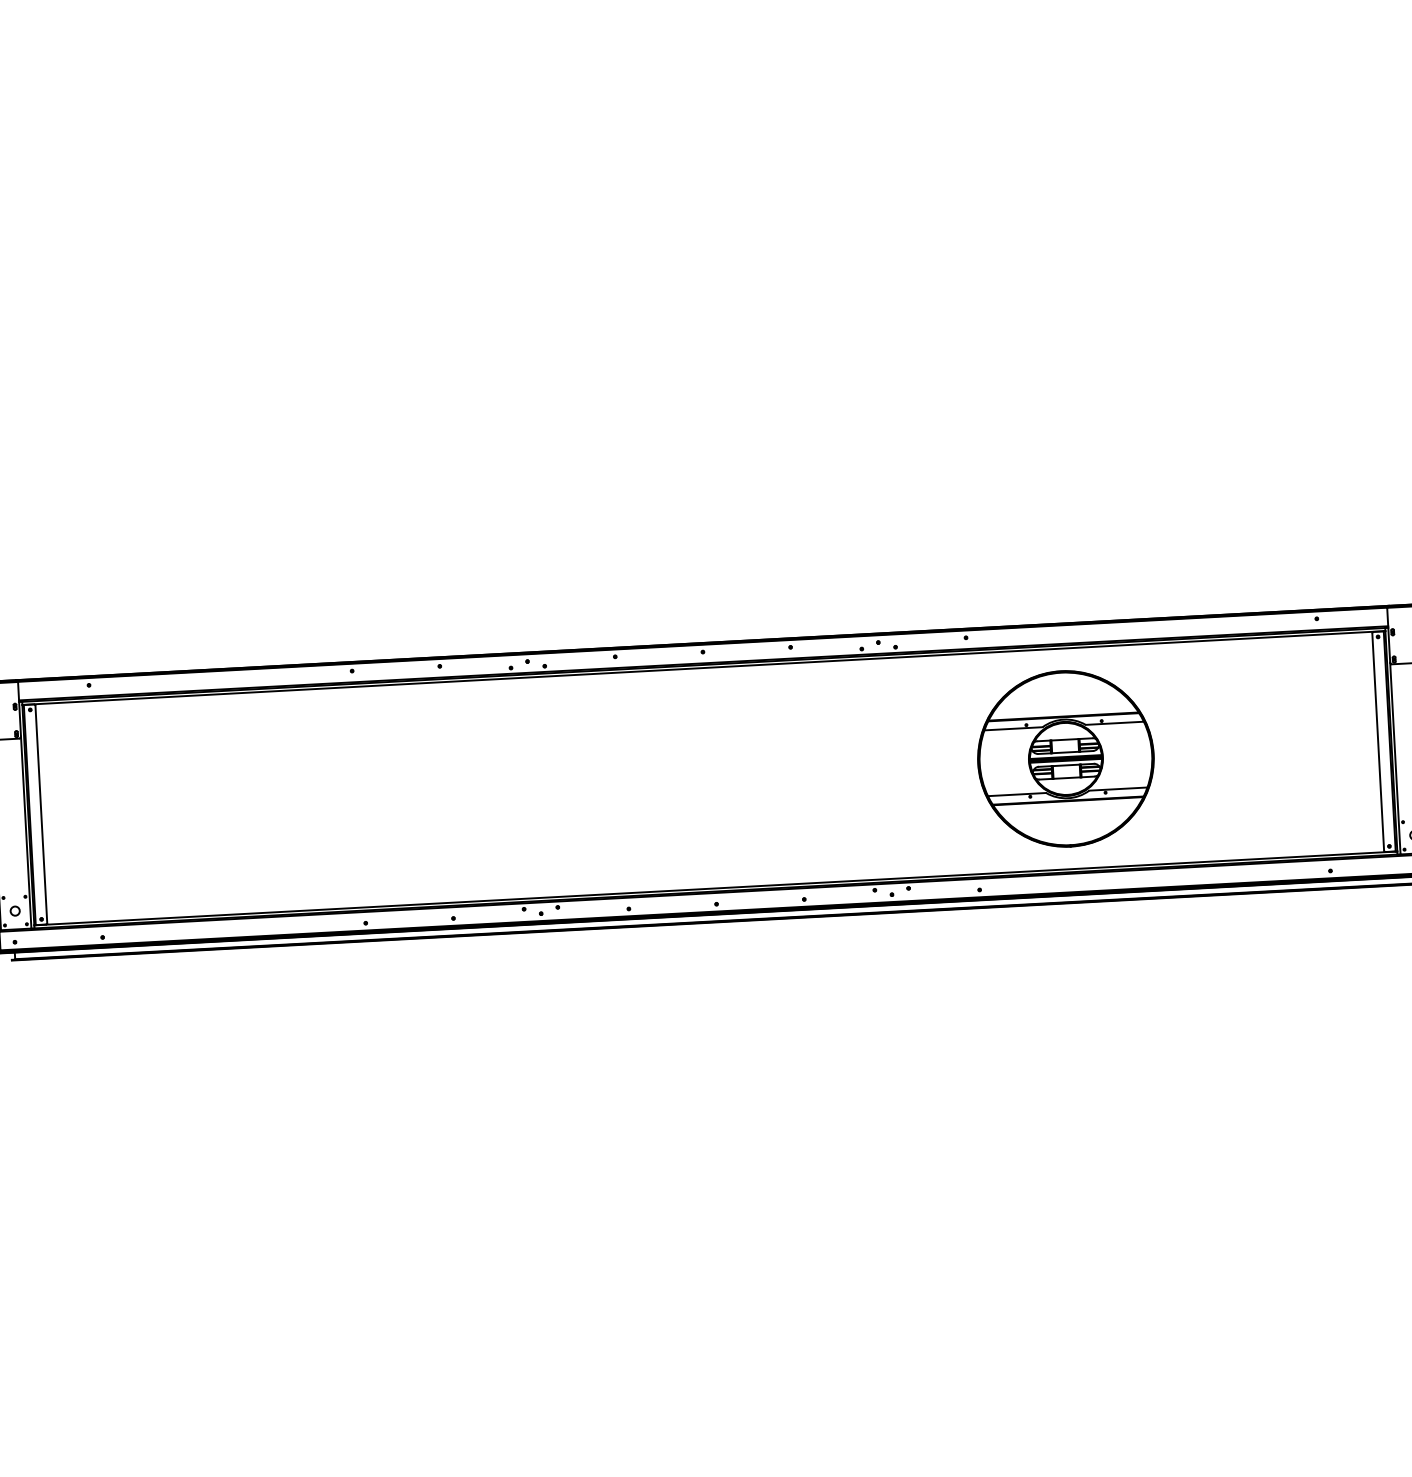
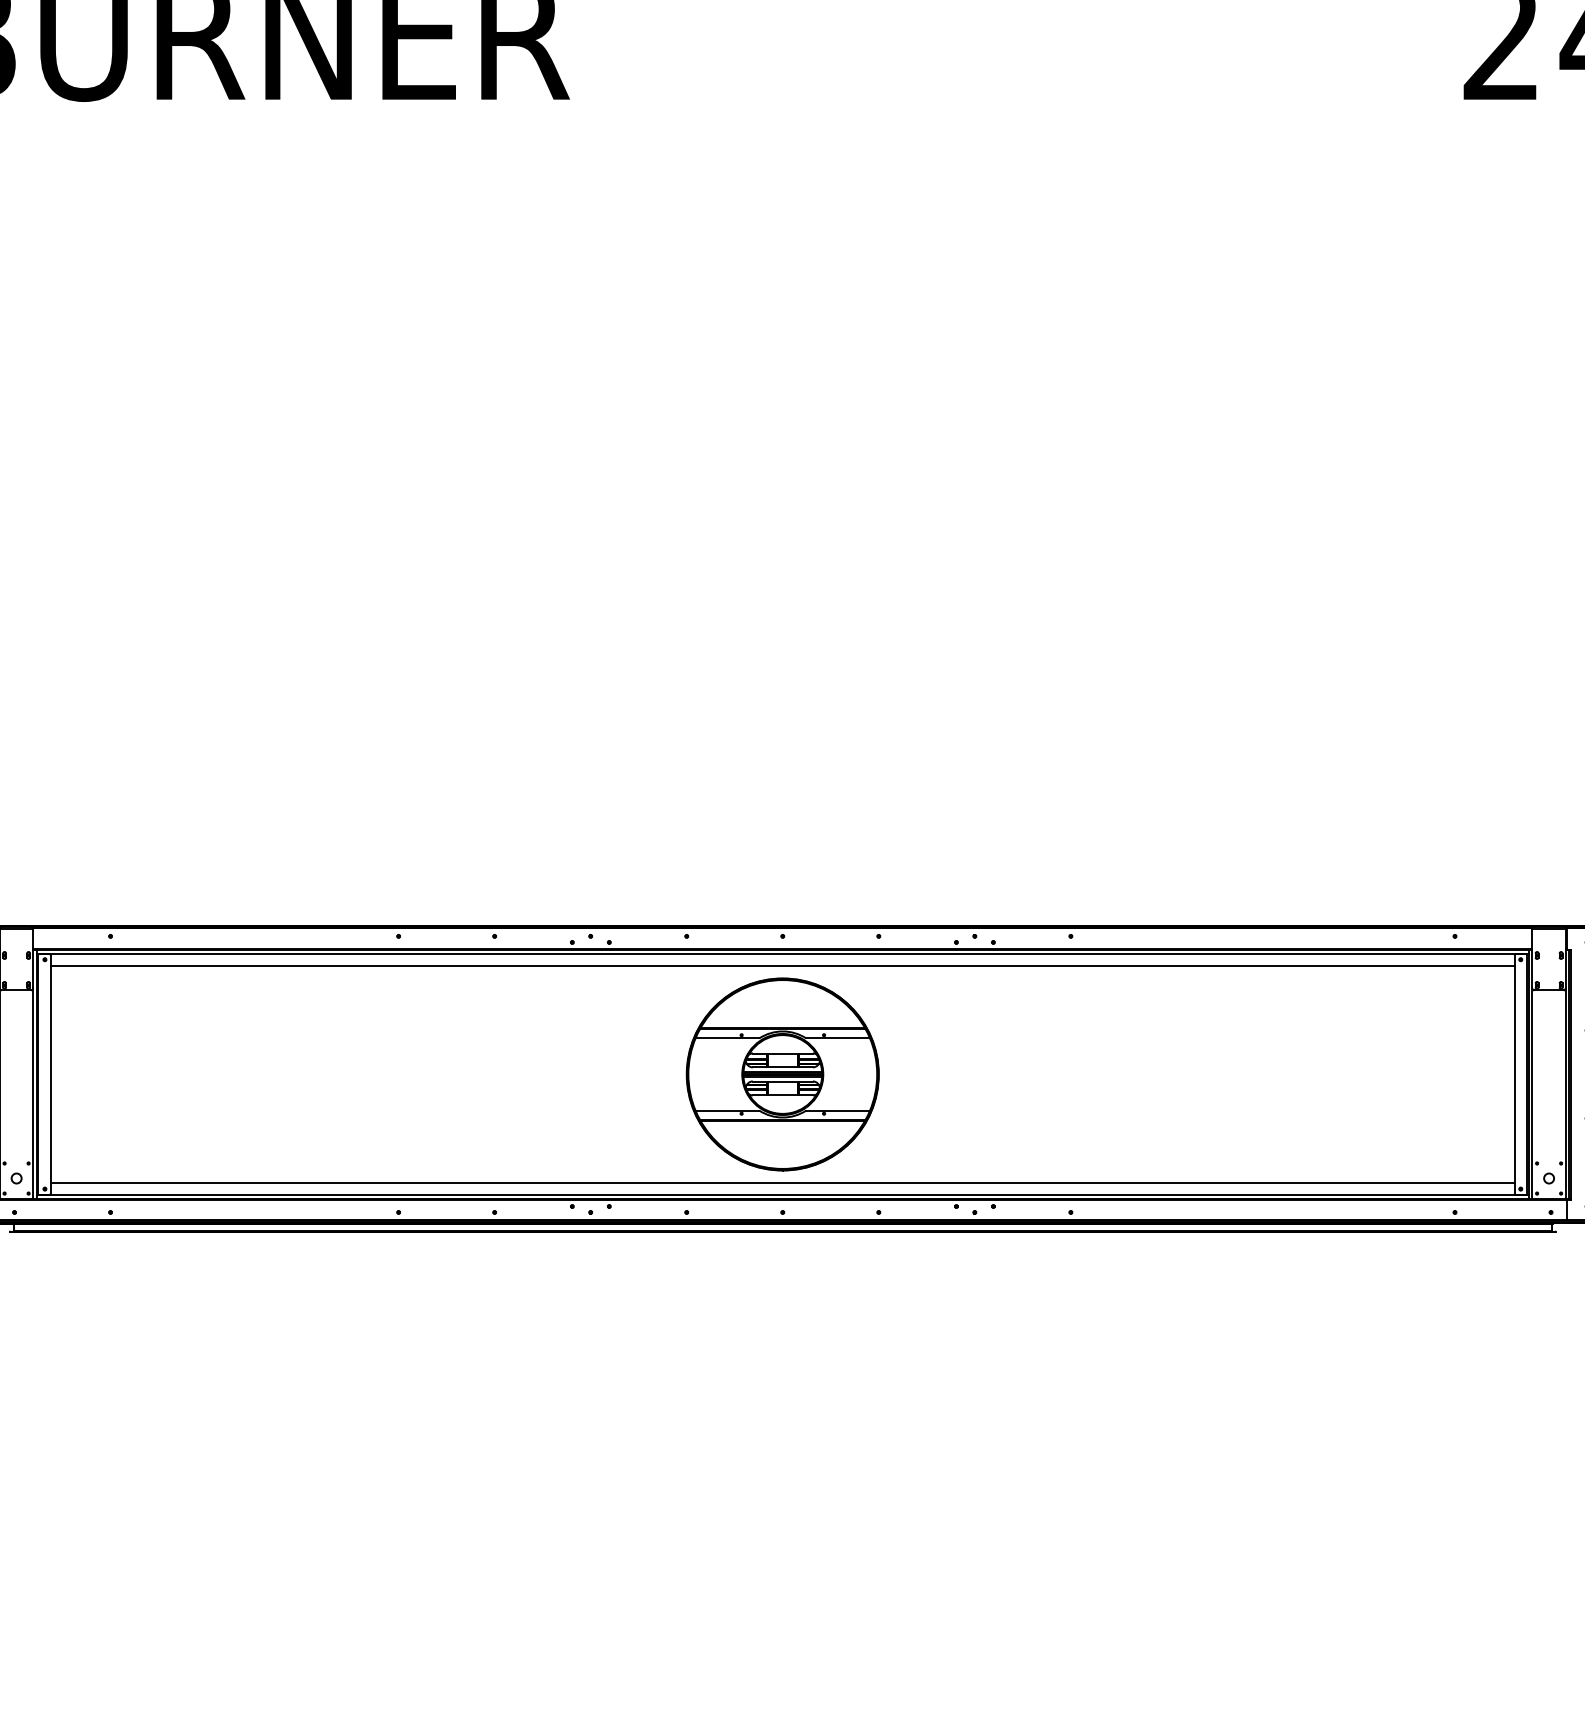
line: (704, 679) -> (782, 966), added
part: (1065, 758) -> (782, 1074), moved
line: (714, 876) -> (782, 1182), added

